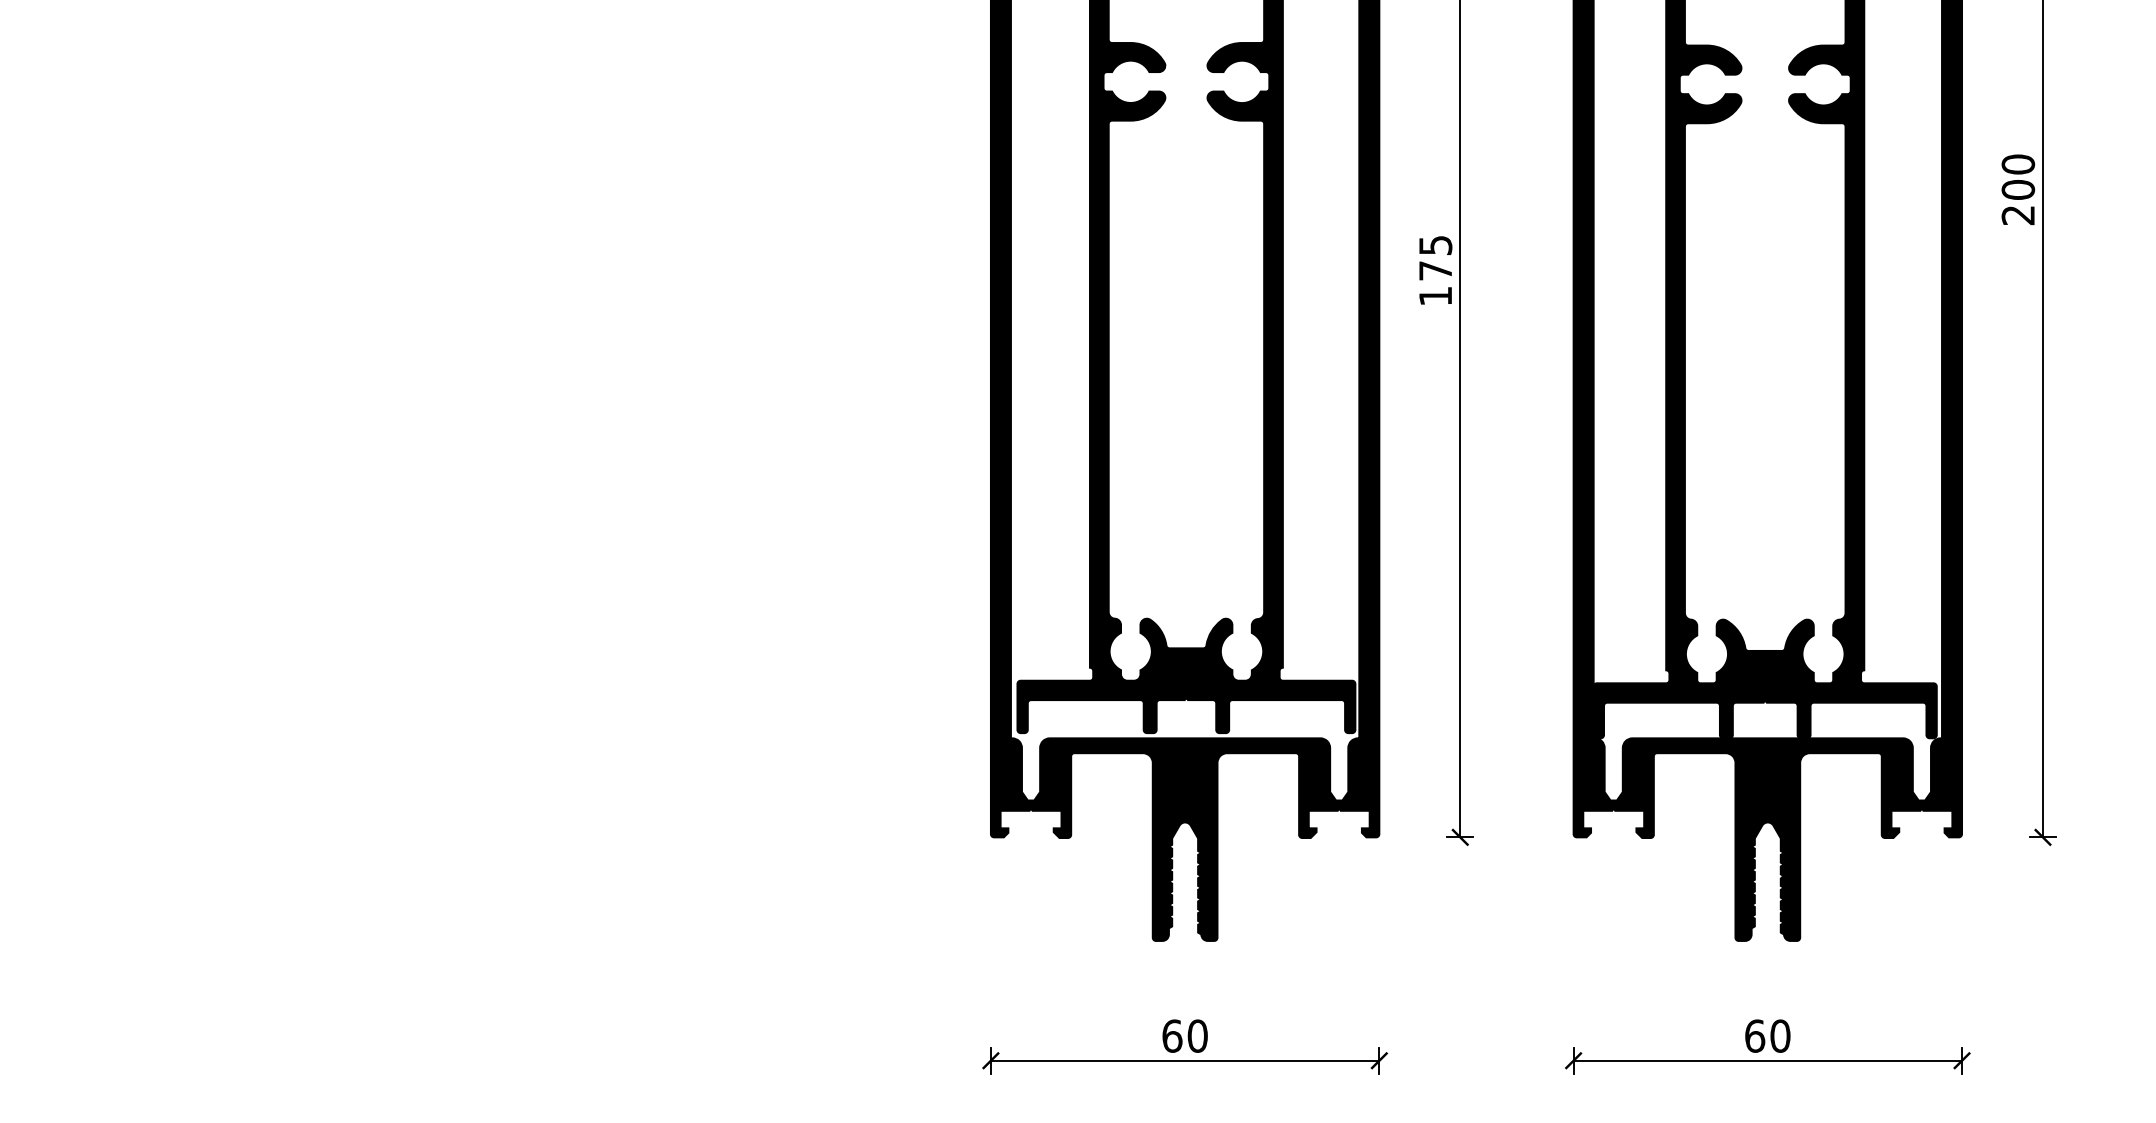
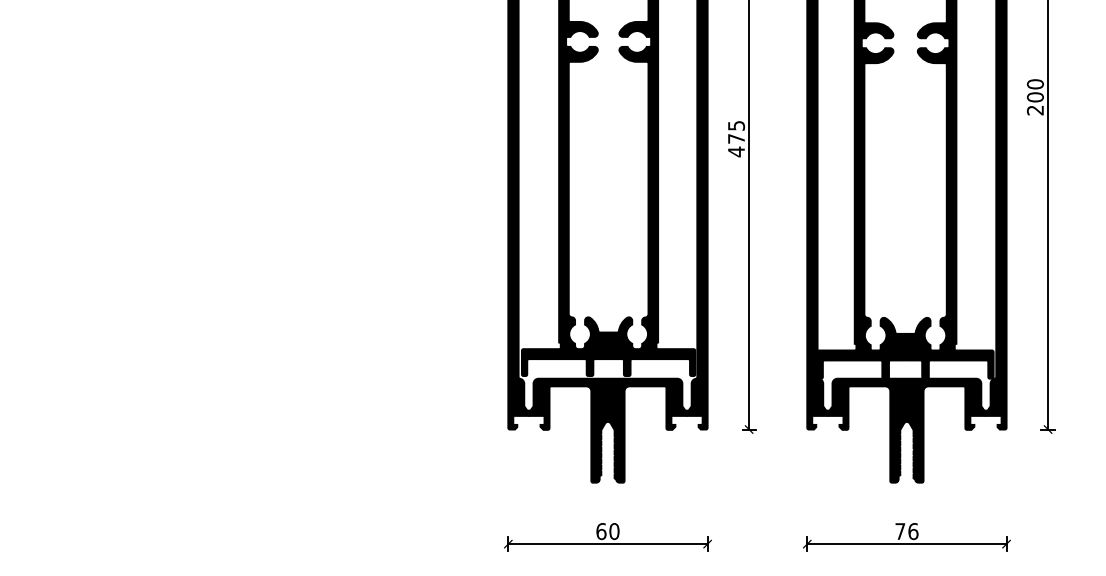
text: (1435, 295) -> (736, 151), 175 -> 475
text: (1767, 1036) -> (906, 531), 60 -> 76

